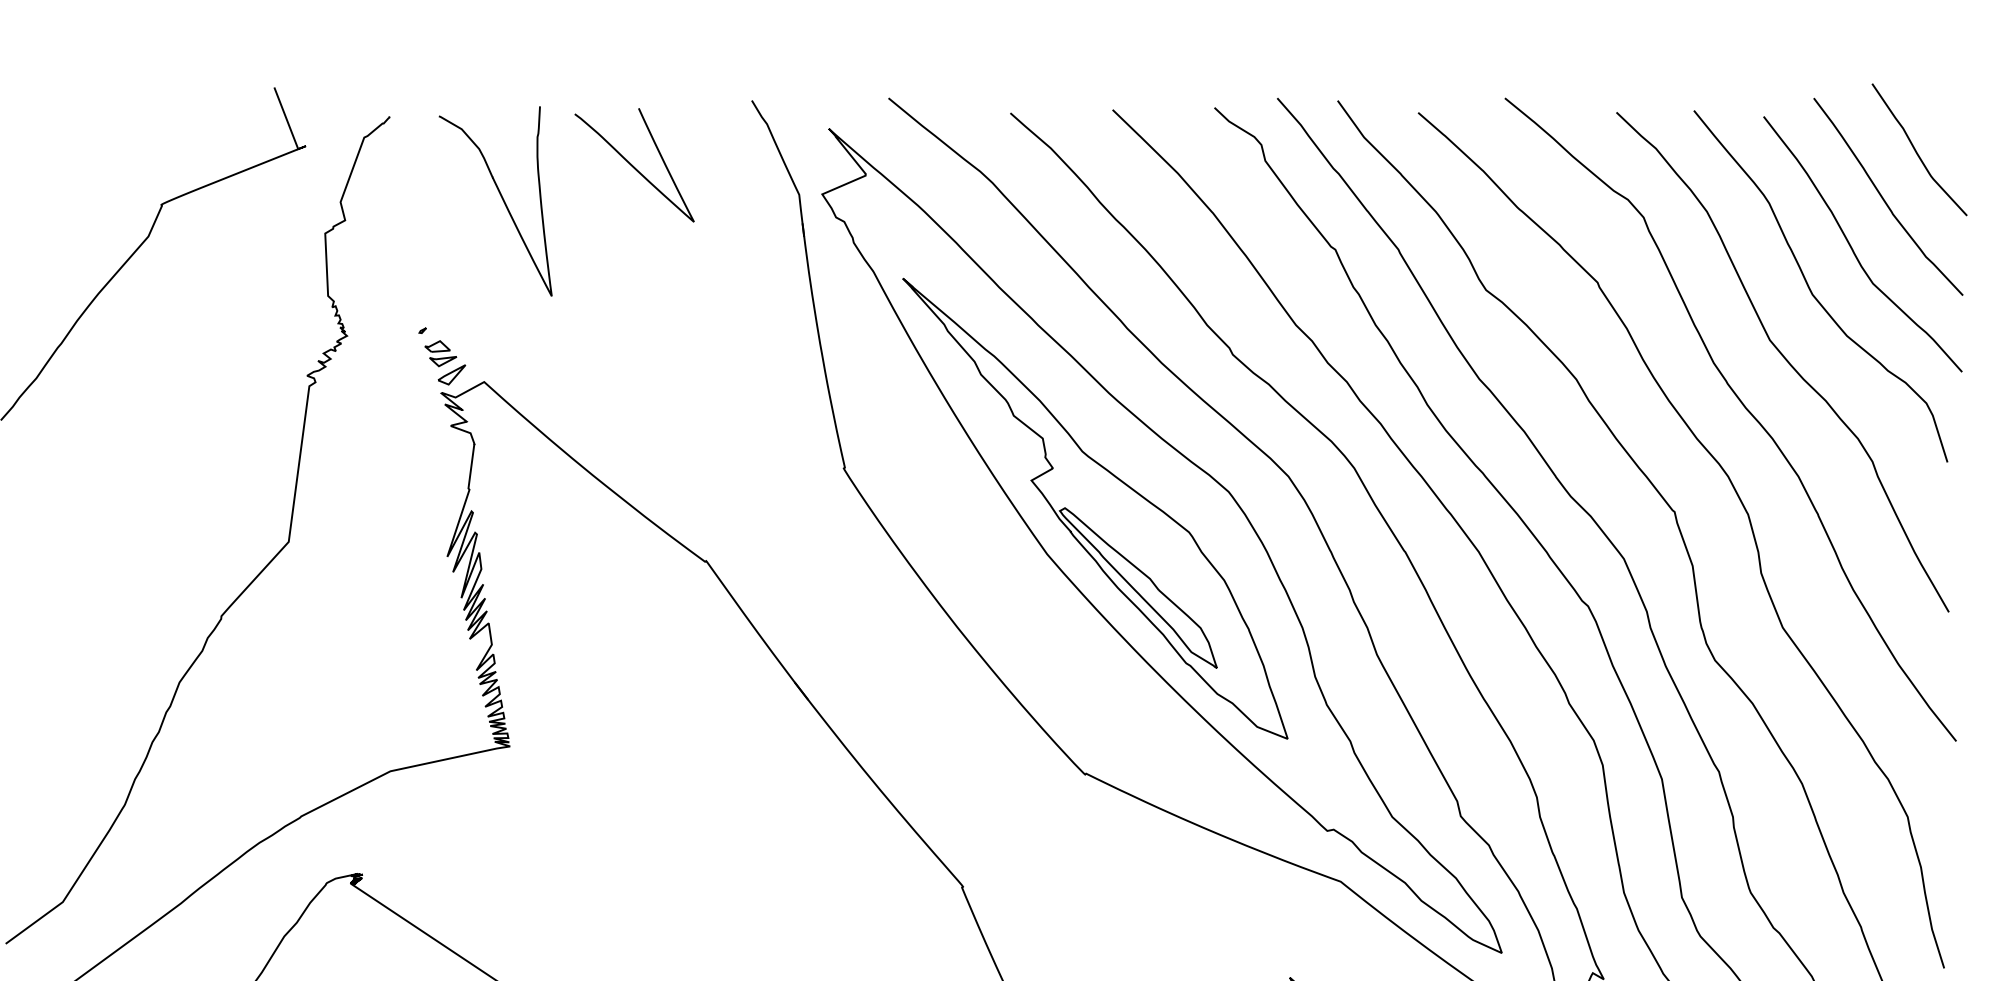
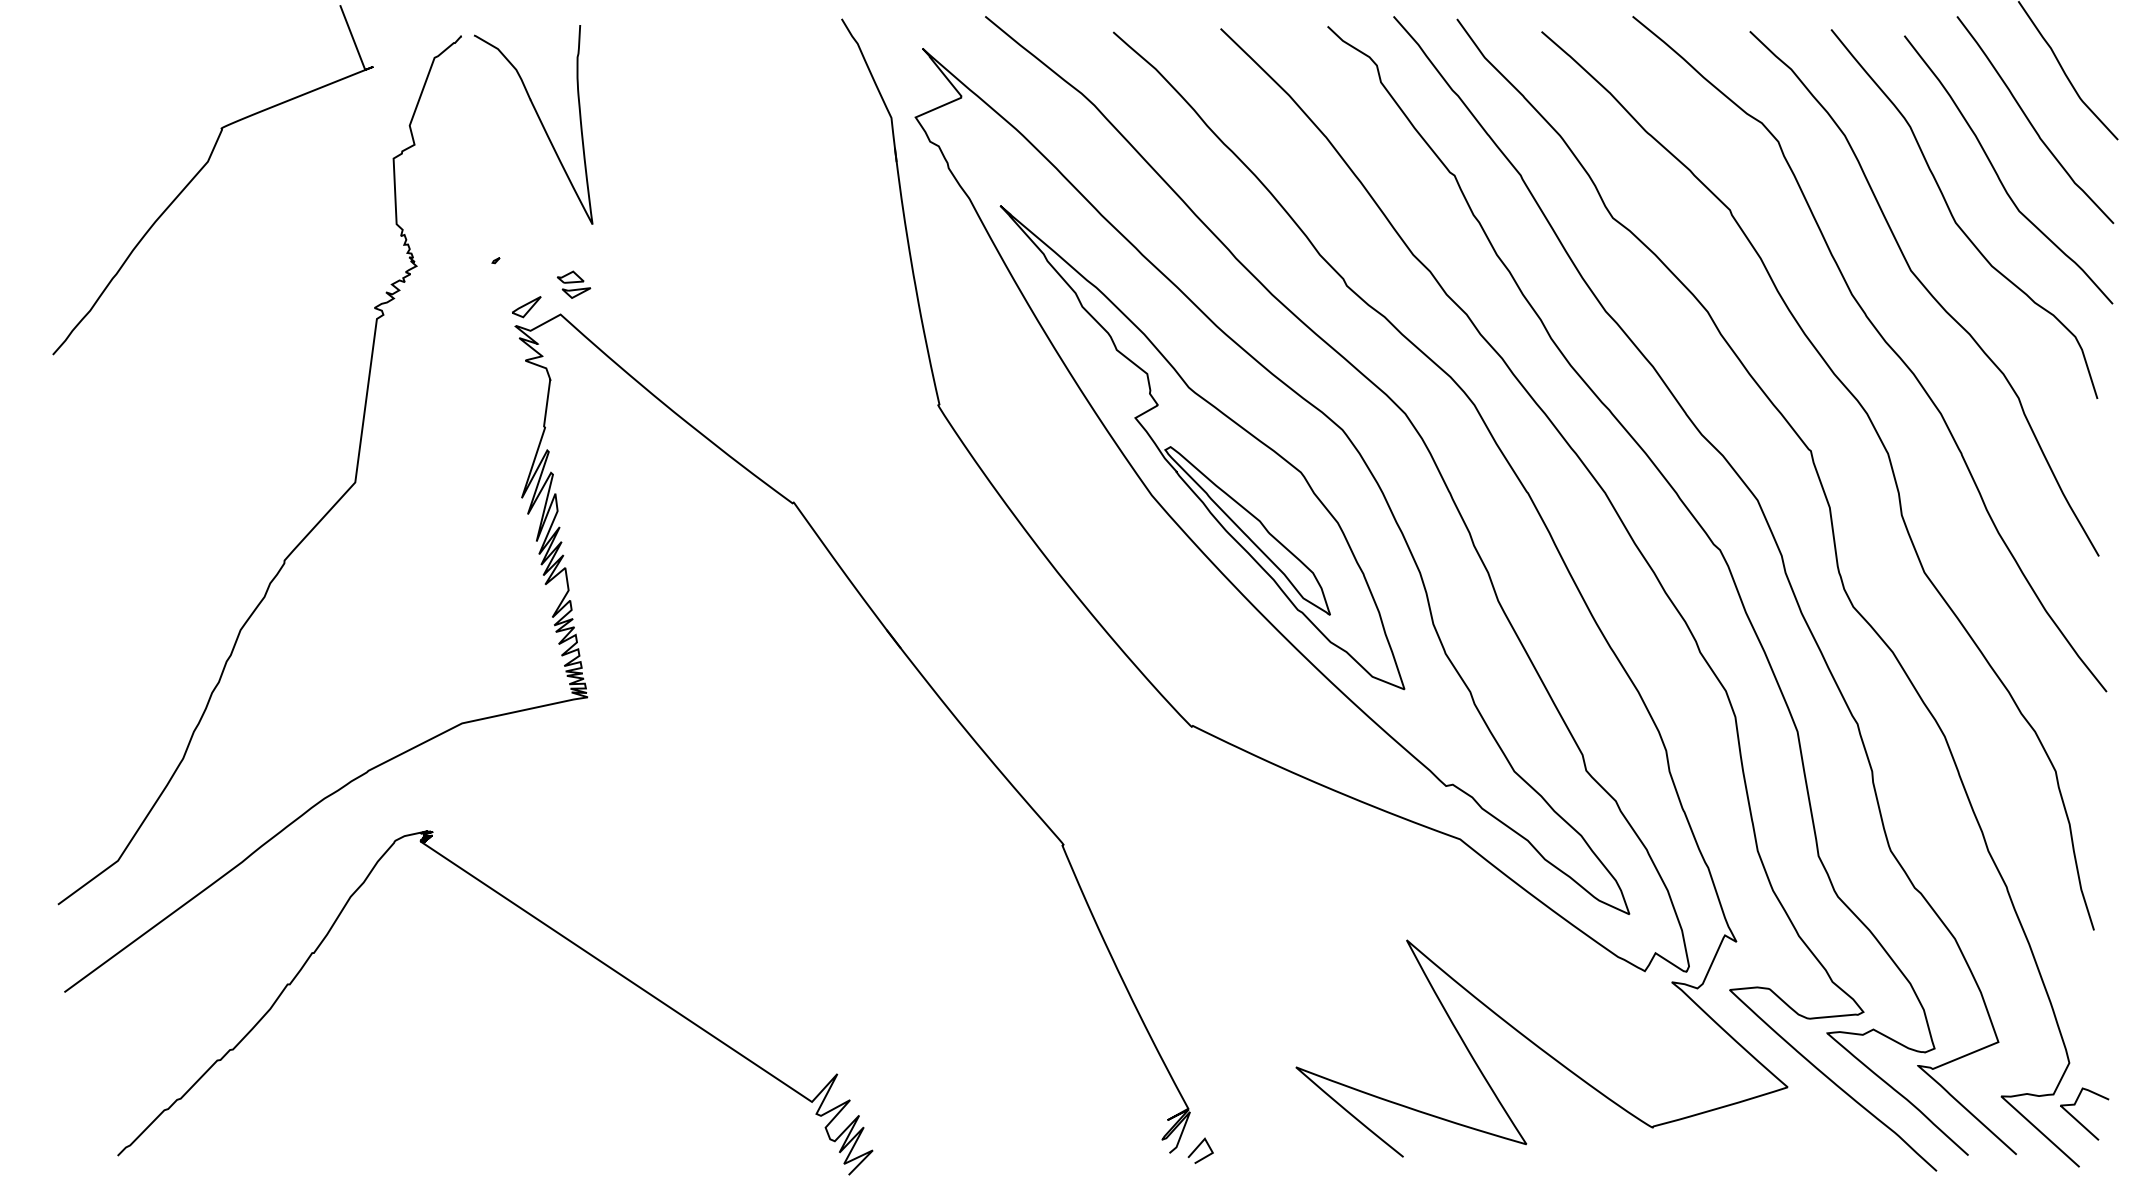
curve: (633, 165) -> (717, 87), removed
curve: (501, 198) -> (539, 121), moved
part: (440, 353) -> (573, 284), moved

